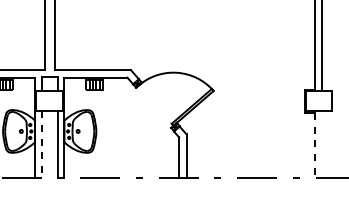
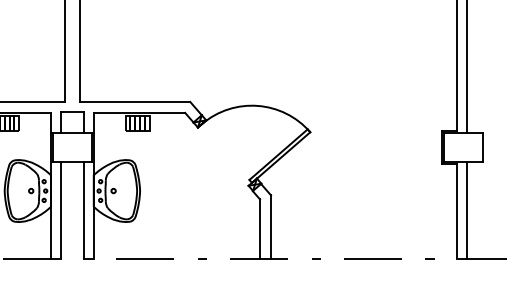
line: (321, 144) -> (466, 209), added
line: (41, 145) -> (60, 211), dashed -> solid
line: (314, 145) -> (456, 211), dashed -> solid

